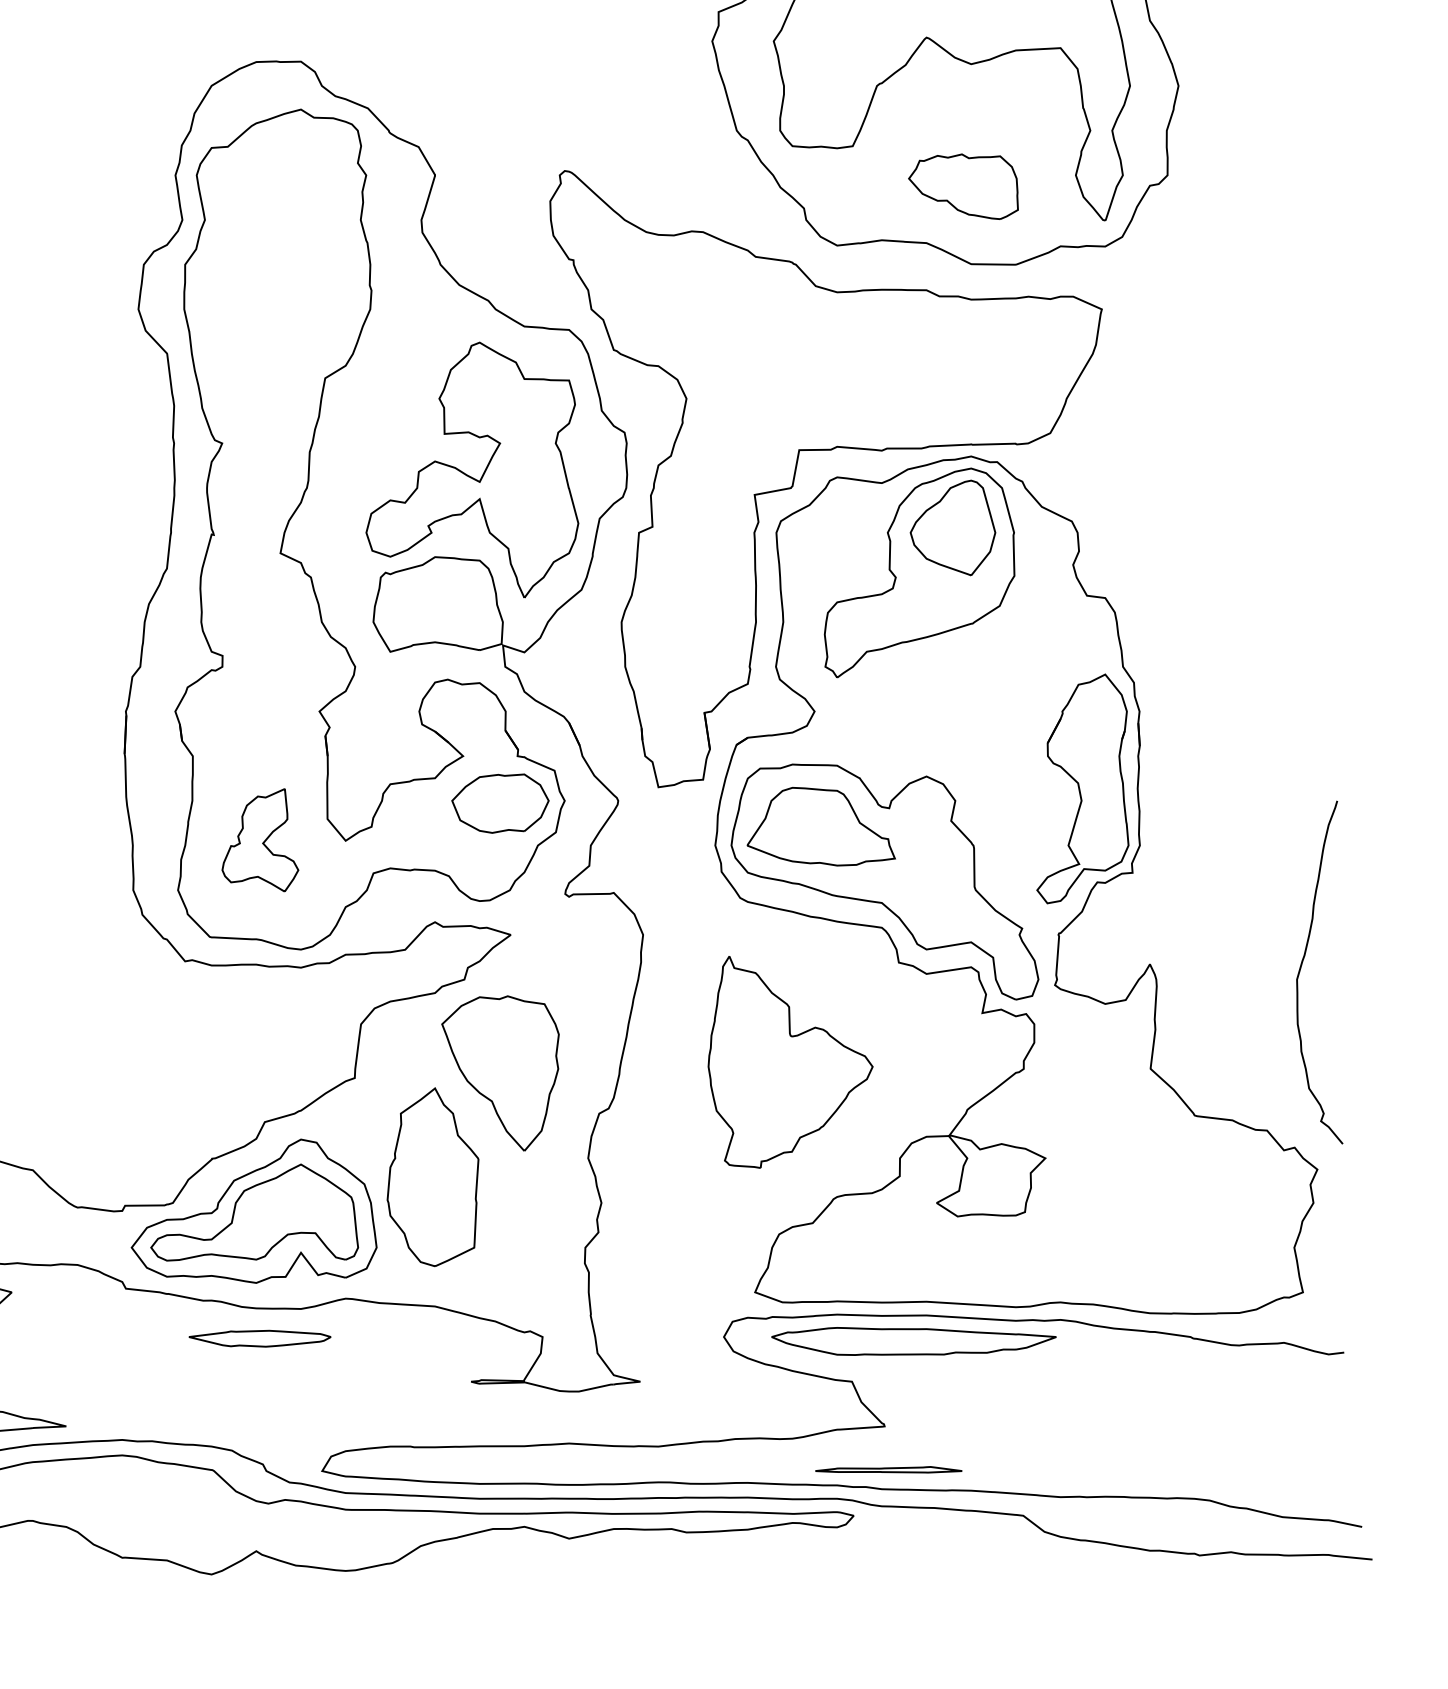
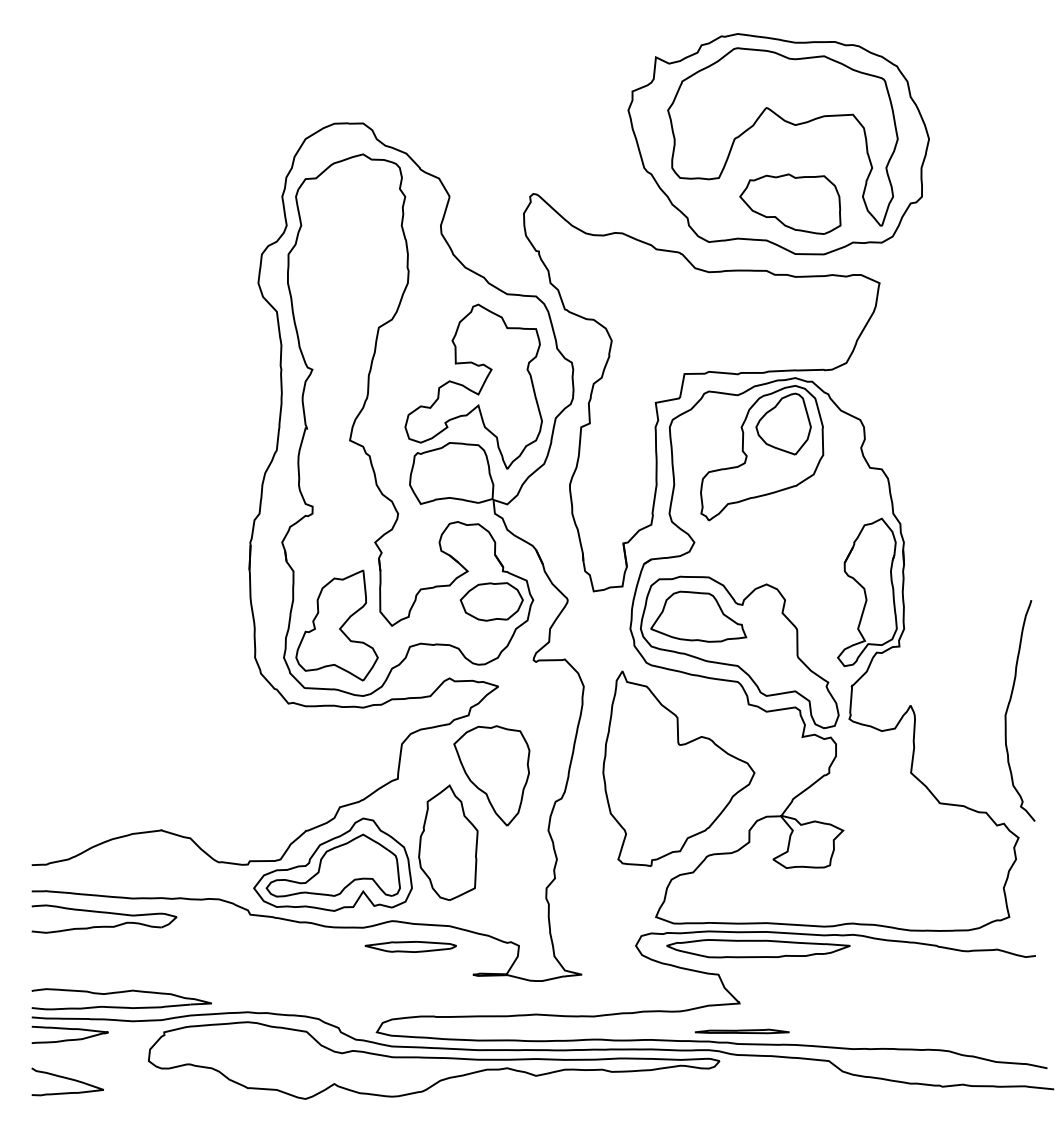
part: (963, 185) -> (790, 203), size x1.43
part: (259, 840) -> (336, 625), size x1.67
part: (789, 1061) -> (678, 768), size x1.43
part: (259, 1338) -> (410, 946), moved

